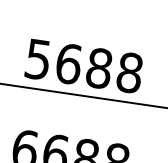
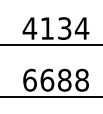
text: (83, 65) -> (55, 28), 5688 -> 4134

